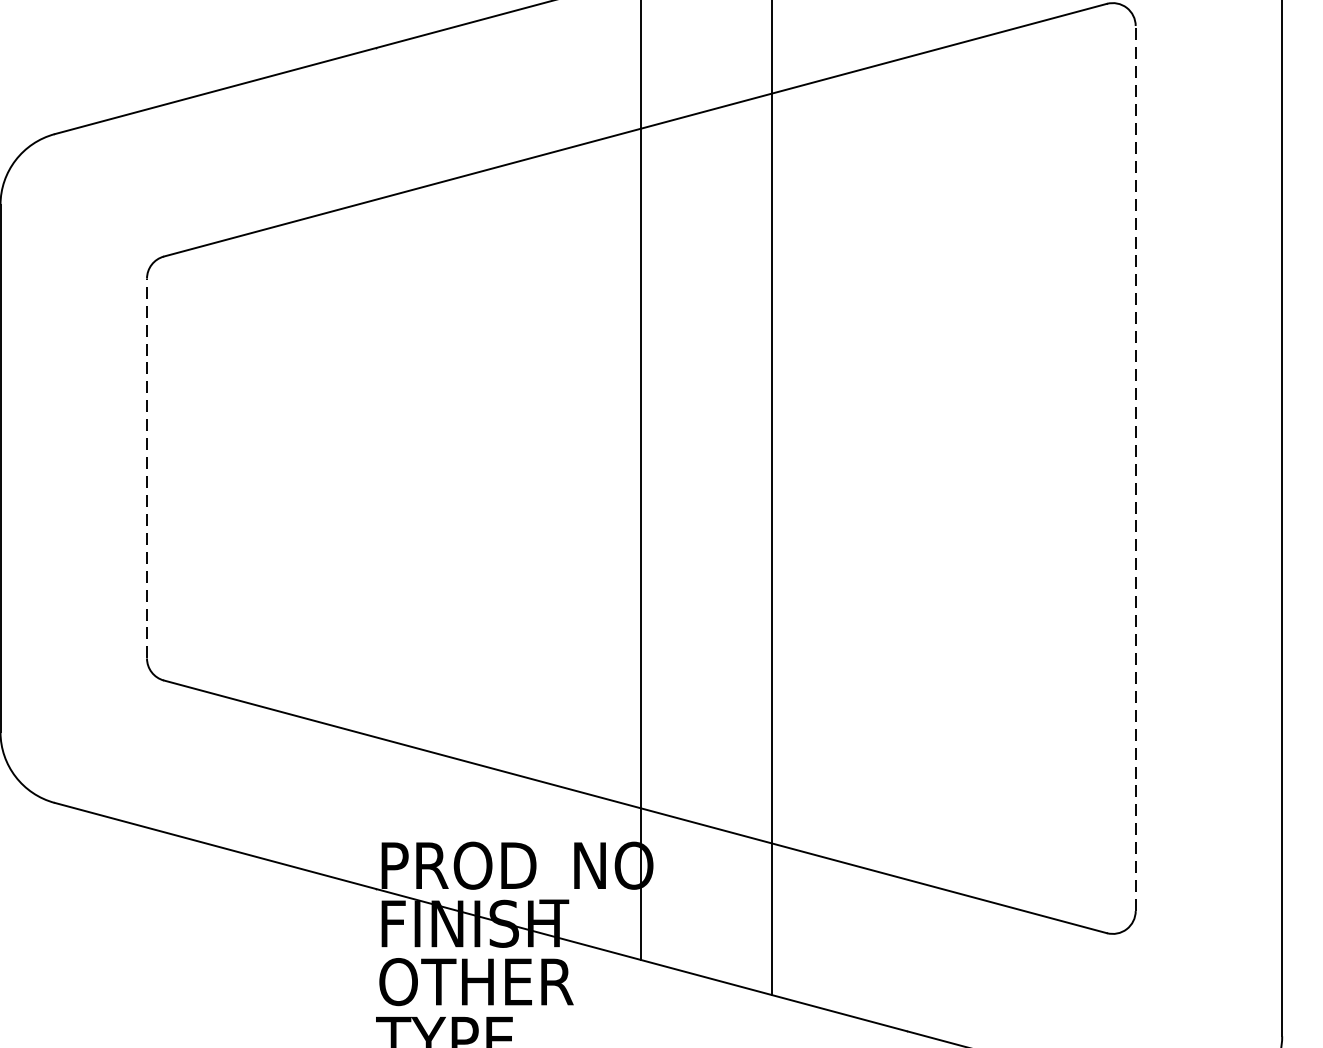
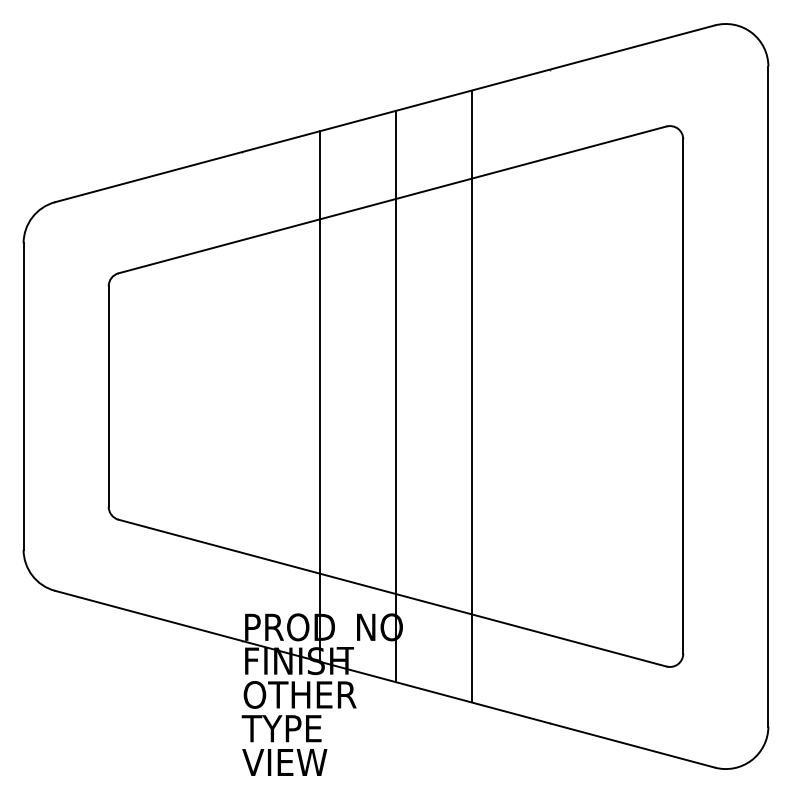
line: (146, 468) -> (108, 396), dashed -> solid
line: (511, 468) -> (320, 396), added
line: (1136, 468) -> (683, 396), dashed -> solid

